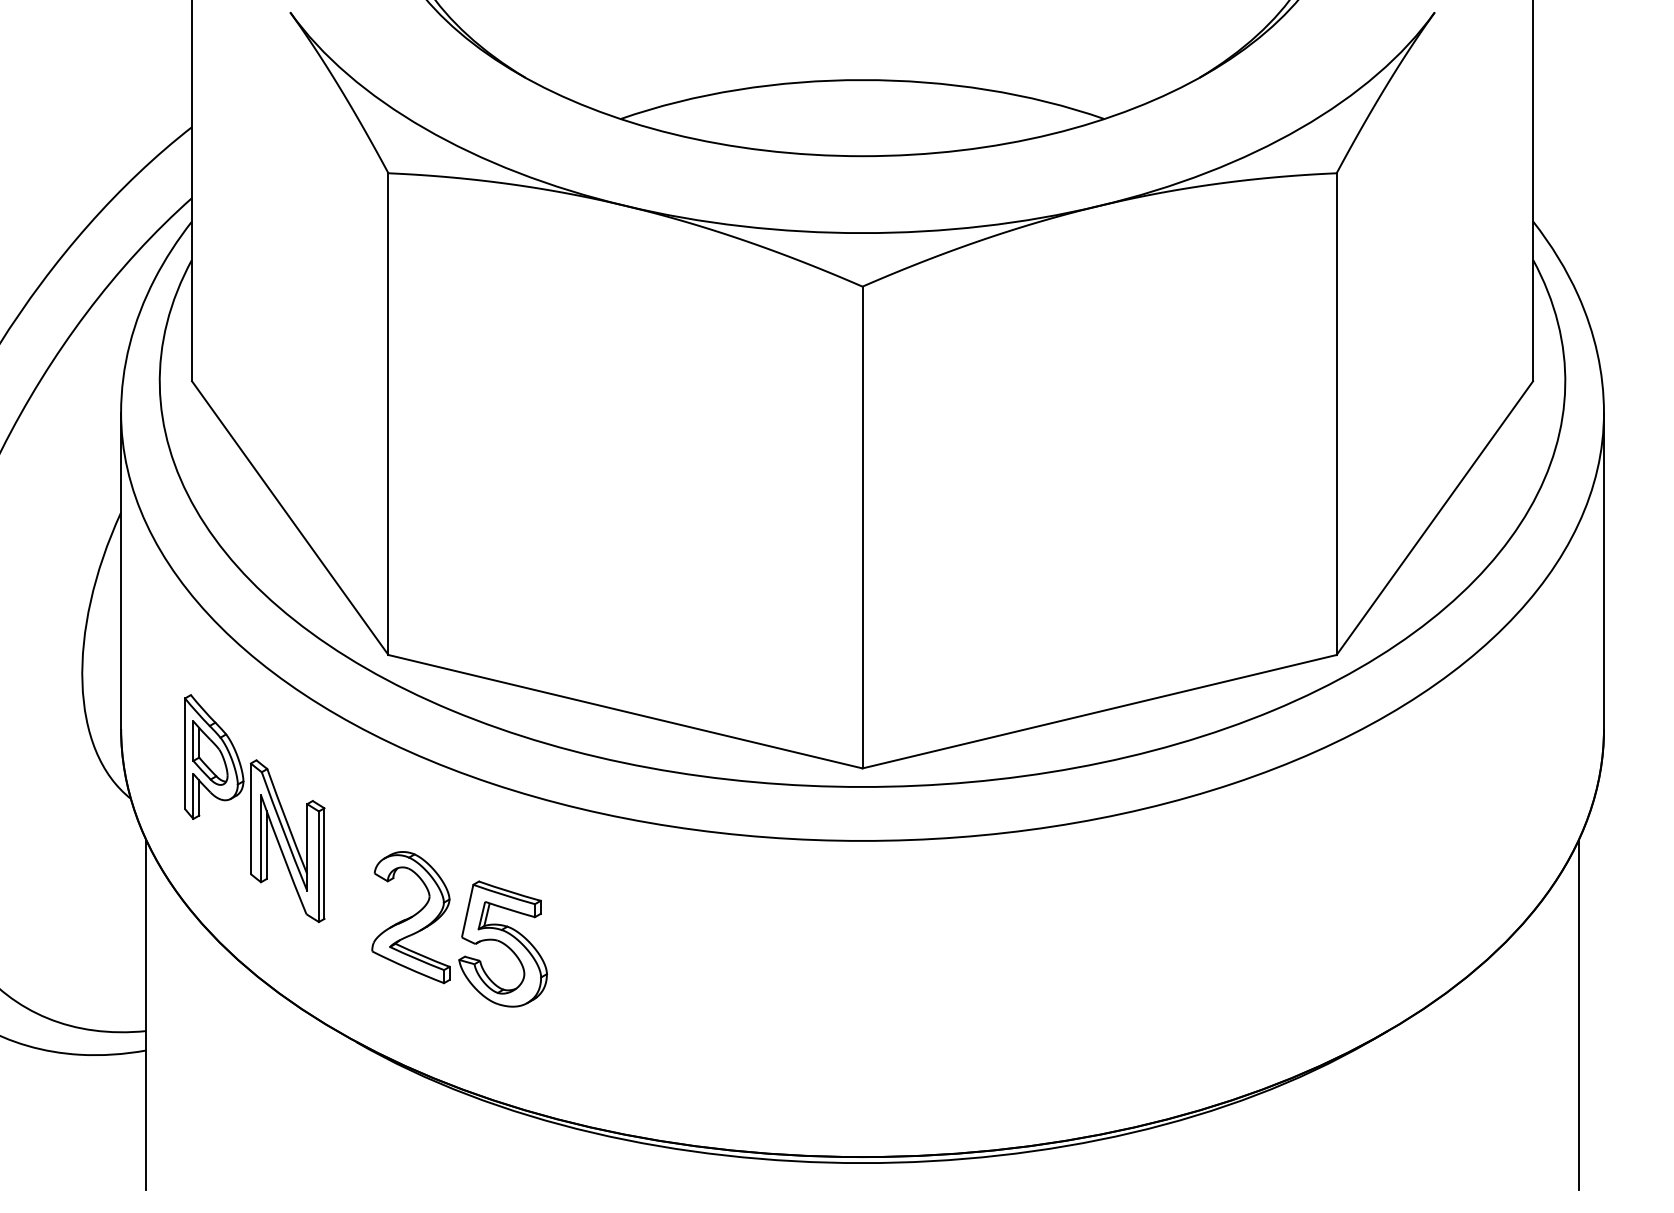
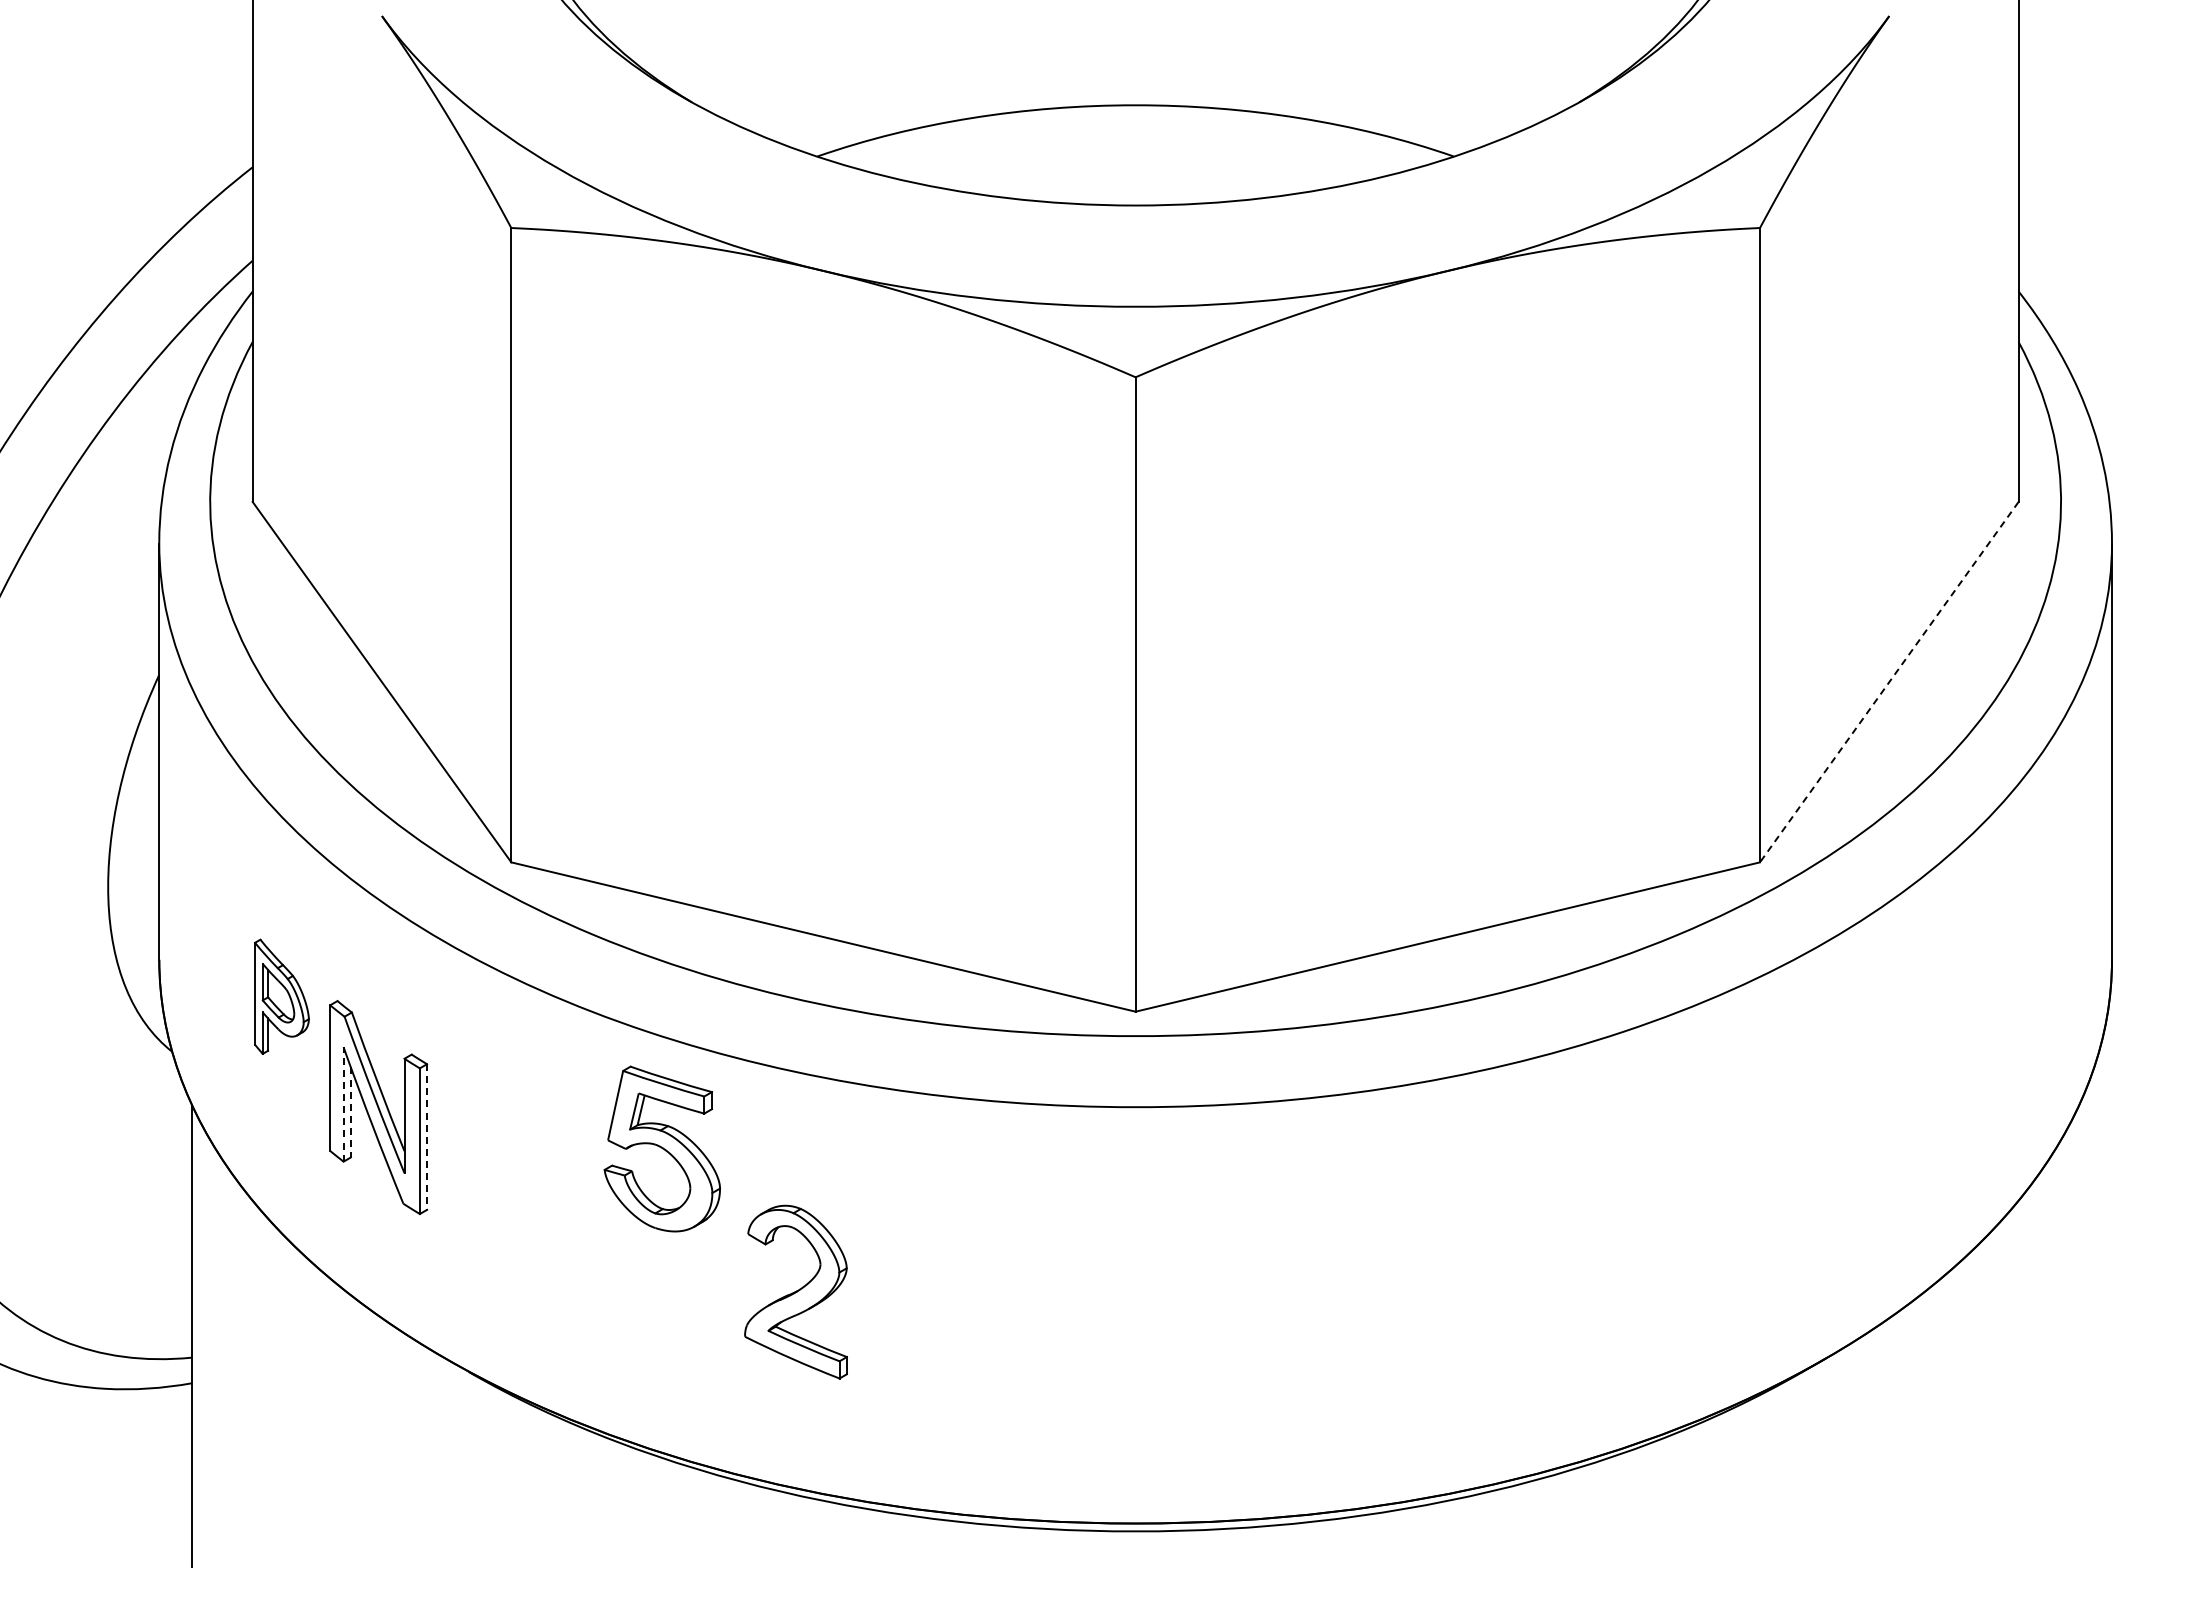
line: (1435, 518) -> (1889, 682), solid -> dashed
part: (213, 756) -> (281, 996), size x0.7
line: (260, 838) -> (343, 1103), solid -> dashed
line: (266, 844) -> (350, 1112), solid -> dashed
line: (324, 863) -> (427, 1137), solid -> dashed
part: (410, 917) -> (795, 1291), moved
part: (502, 943) -> (661, 1148), moved
line: (1578, 1015) -> (2078, 1336), removed

